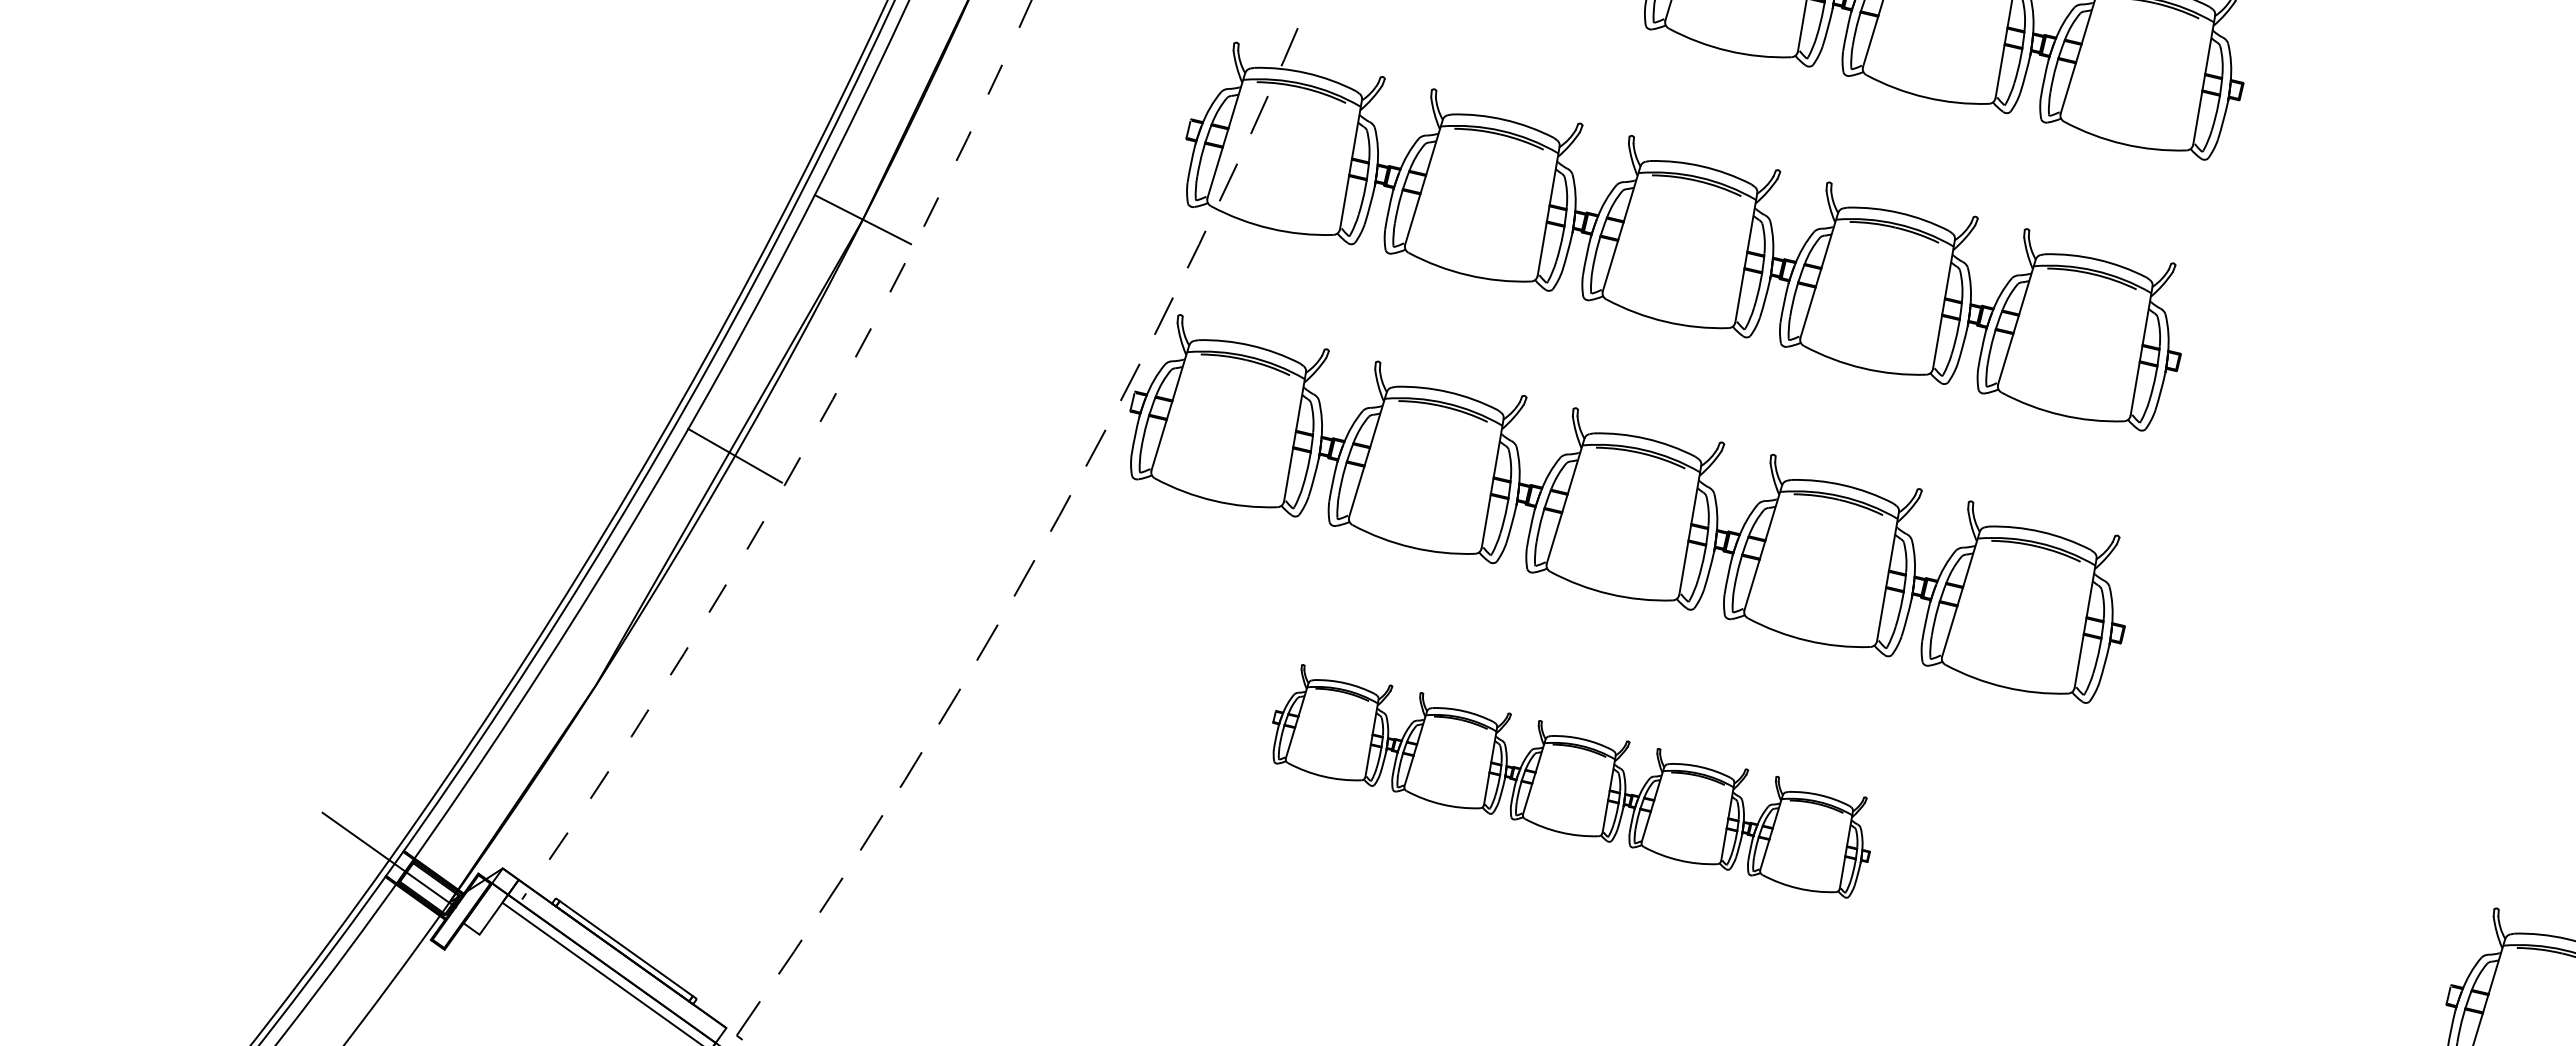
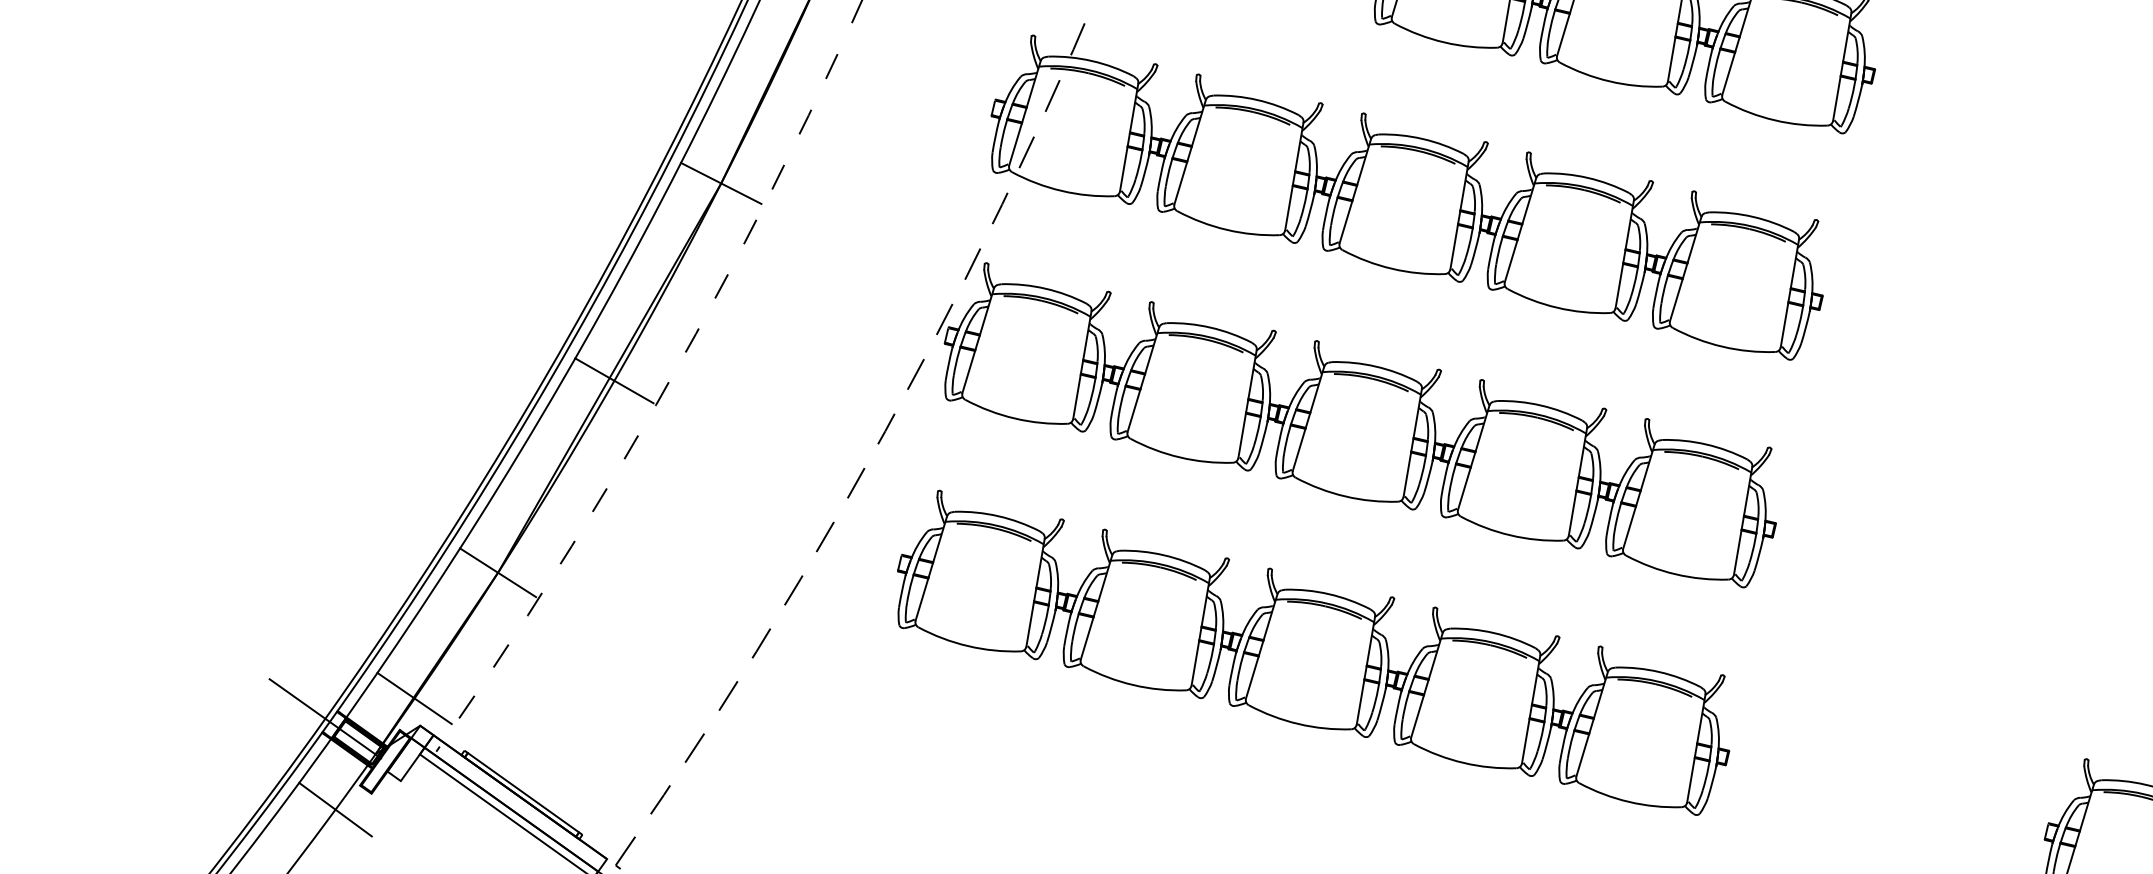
line: (595, 685) -> (497, 572), added
part: (1571, 781) -> (1313, 653), size x1.67
line: (495, 835) -> (414, 698), added
line: (401, 968) -> (335, 809), added

